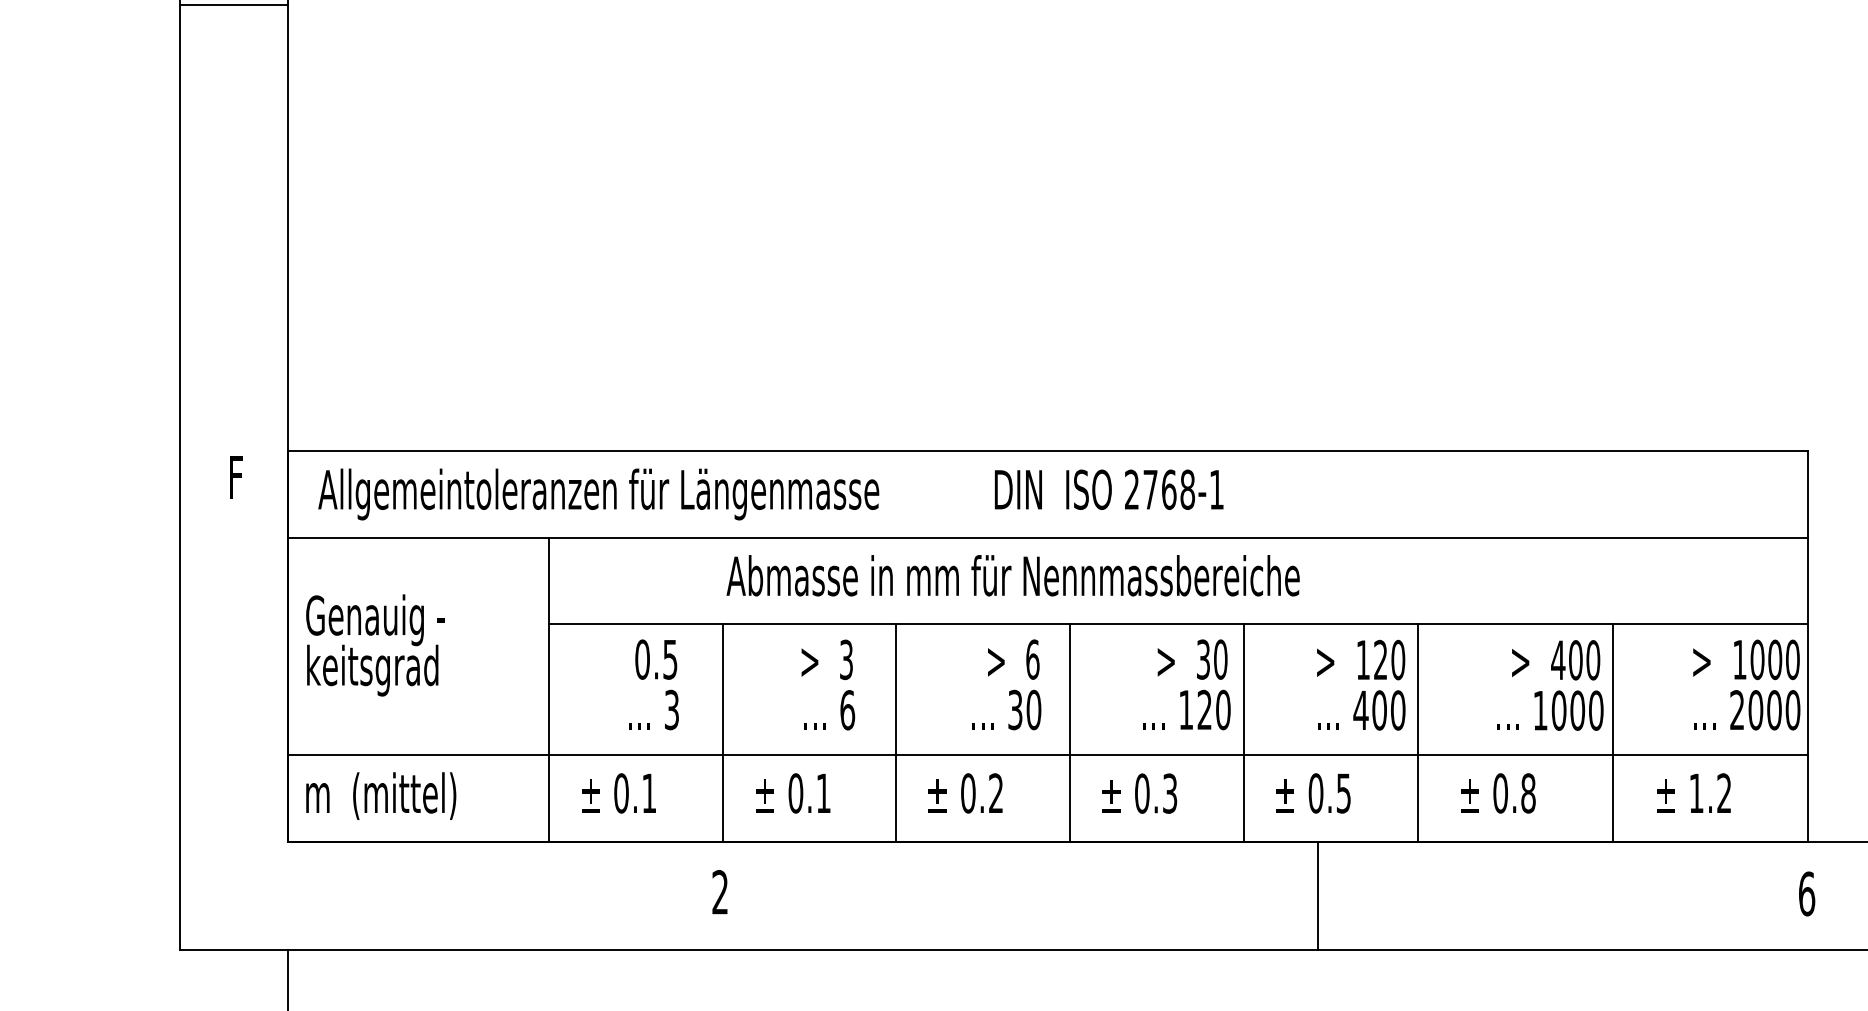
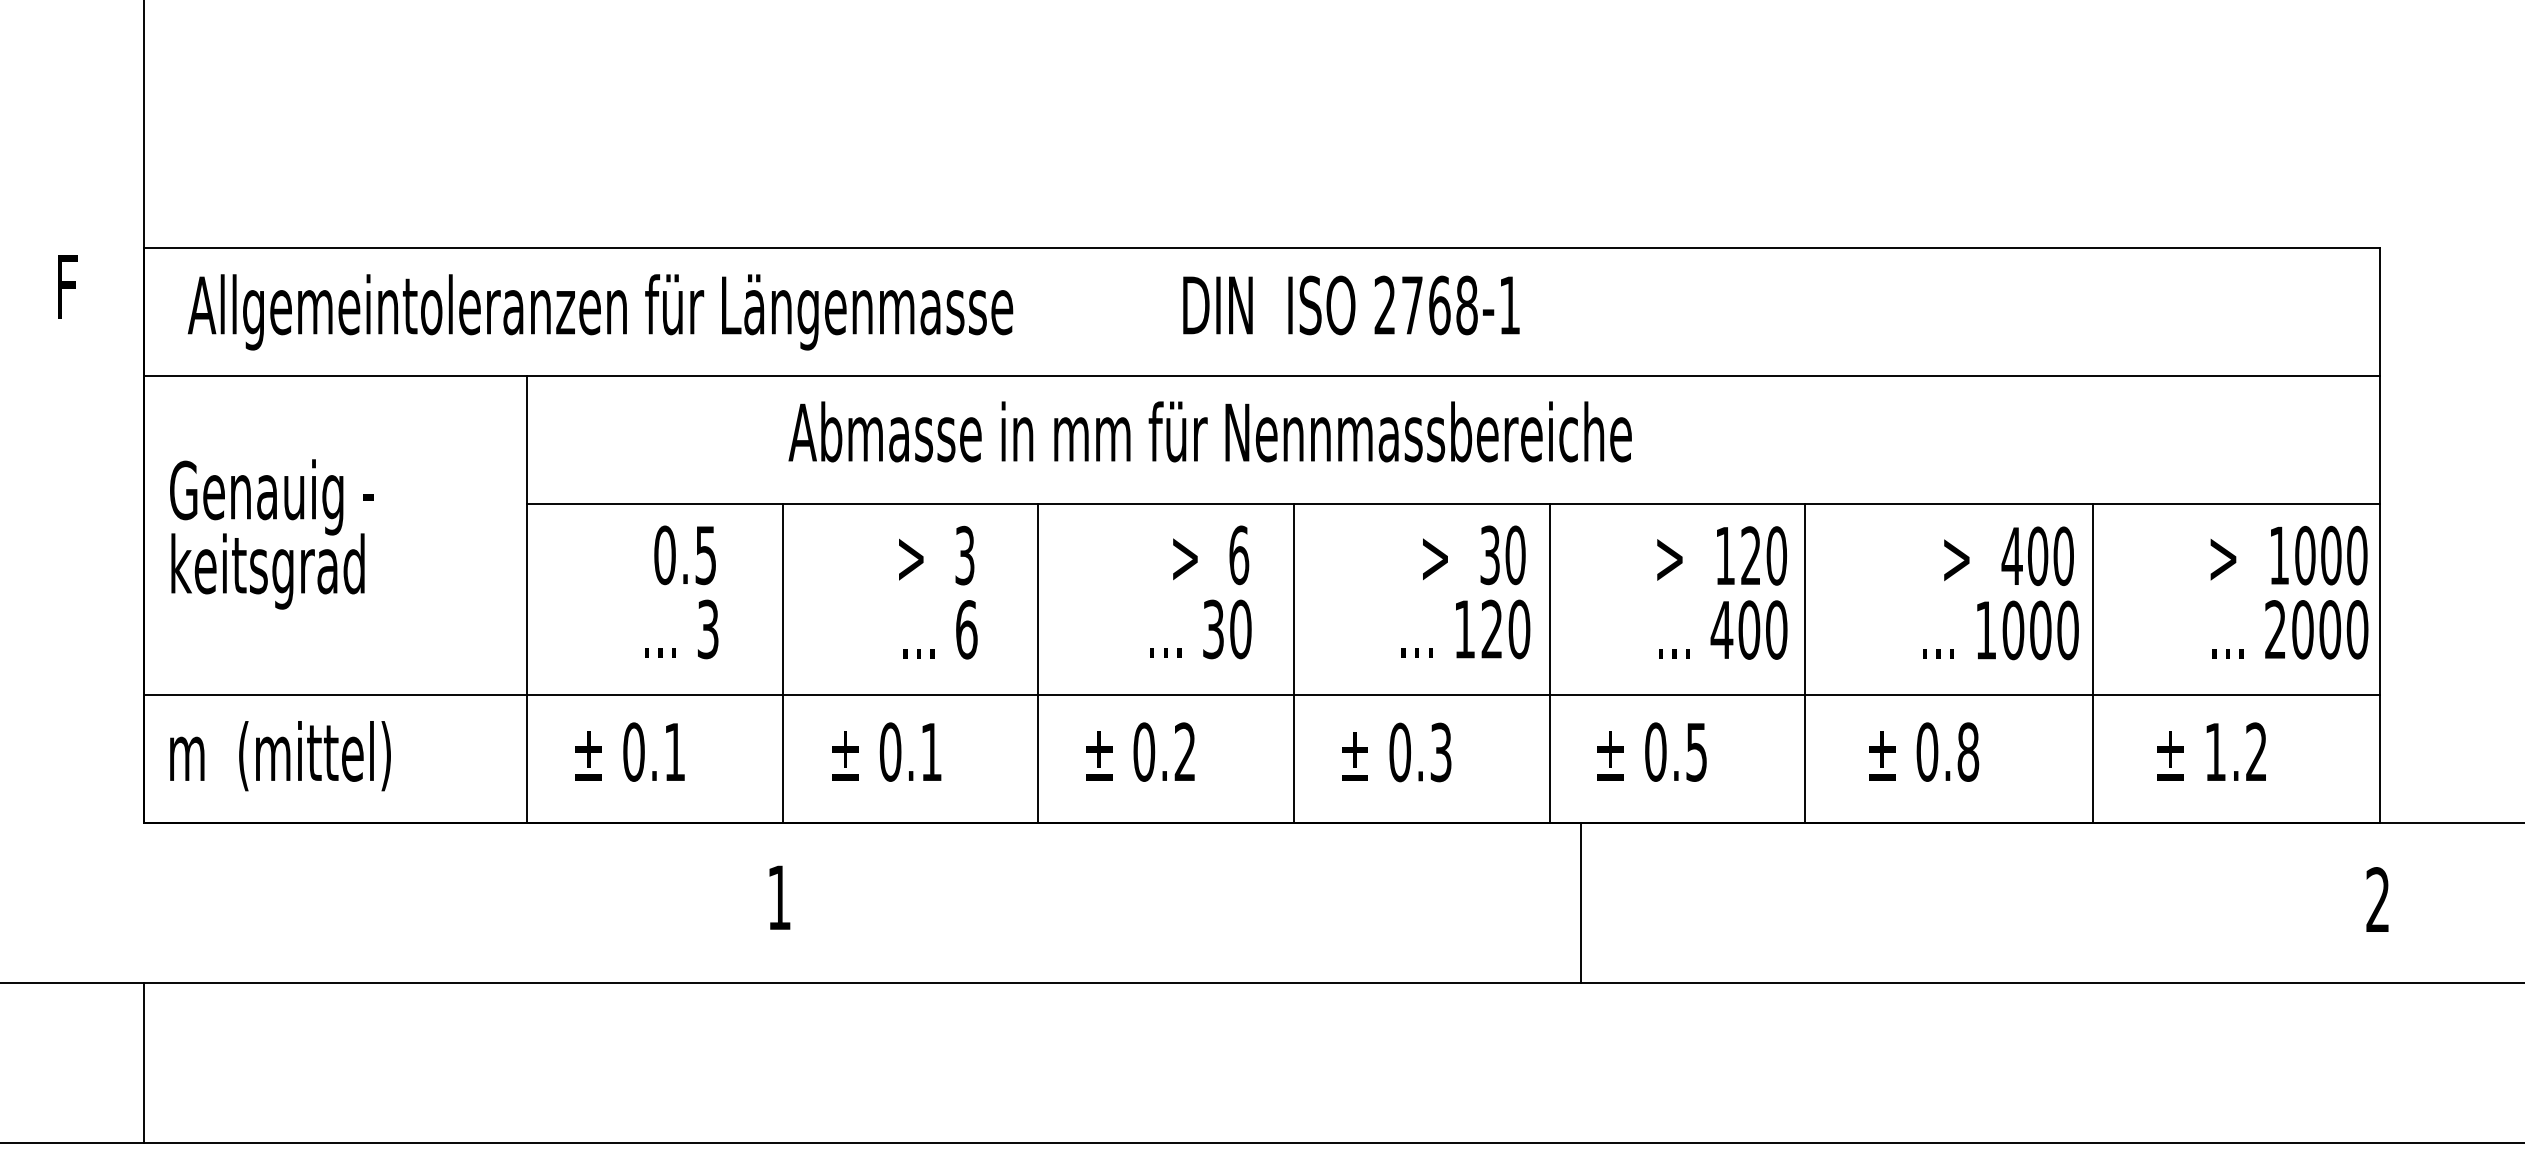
text: (719, 892) -> (778, 897), 2 -> 1
text: (1807, 893) -> (2378, 899), 6 -> 2
line: (1317, 895) -> (1581, 902), moved

